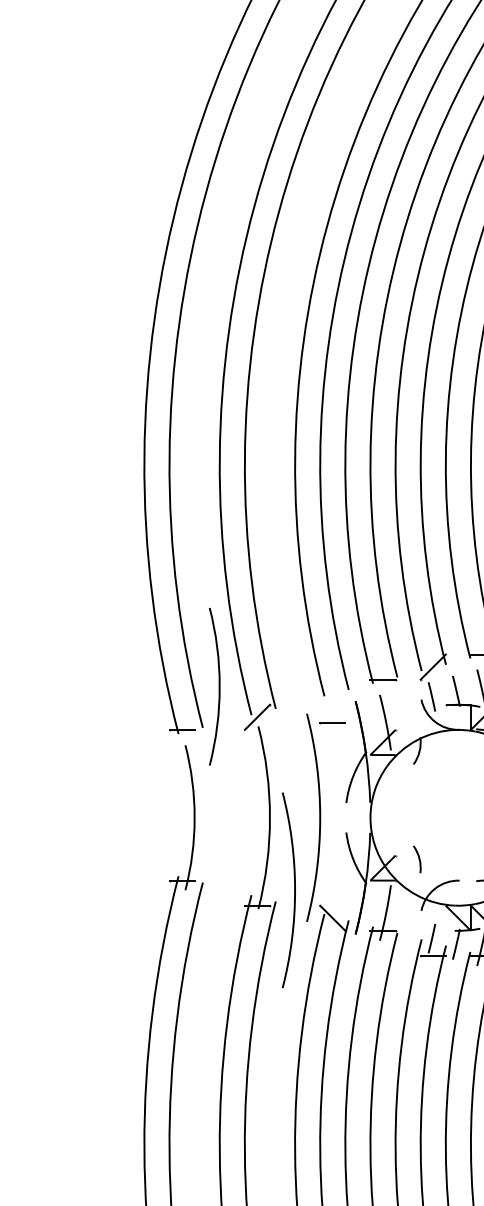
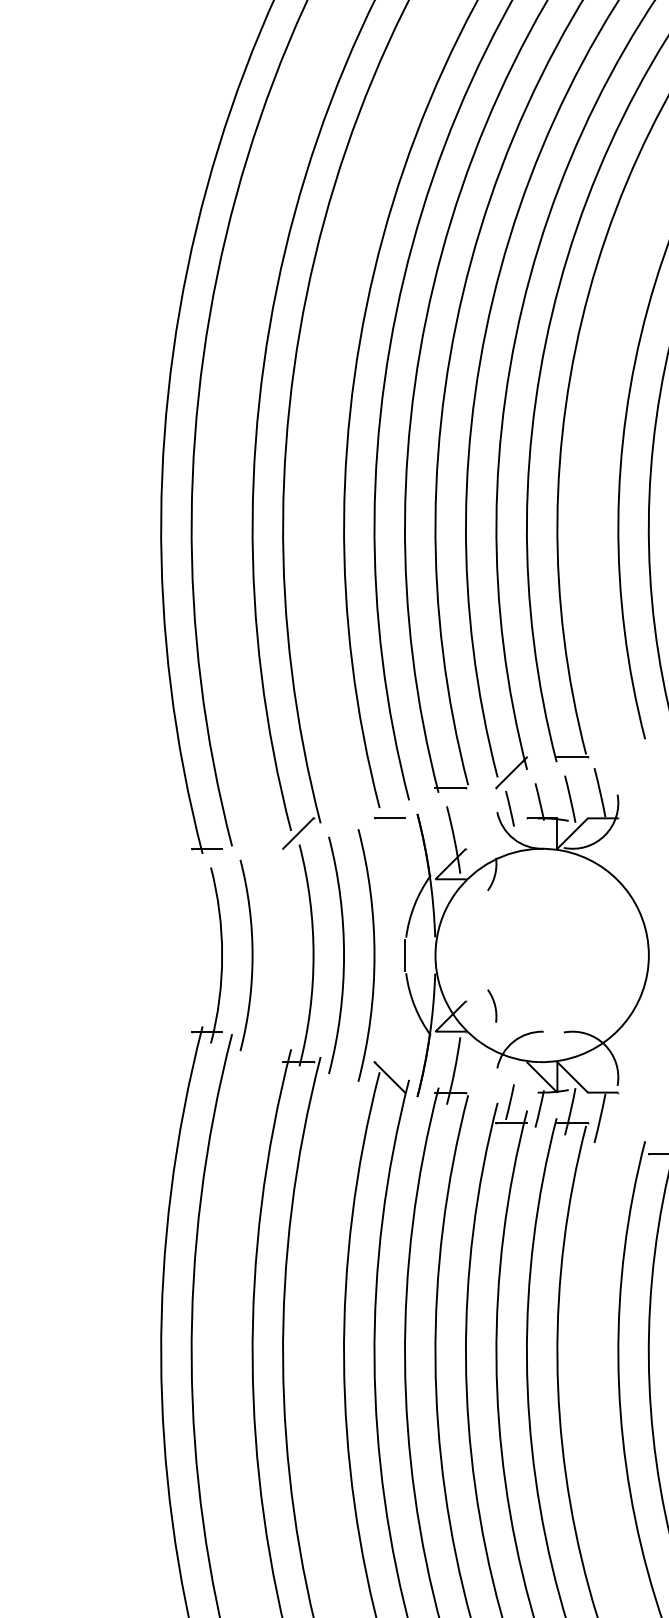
curve: (218, 686) -> (251, 955), moved
line: (332, 723) -> (389, 818), moved
line: (345, 817) -> (405, 955), added
curve: (294, 890) -> (343, 955), moved

